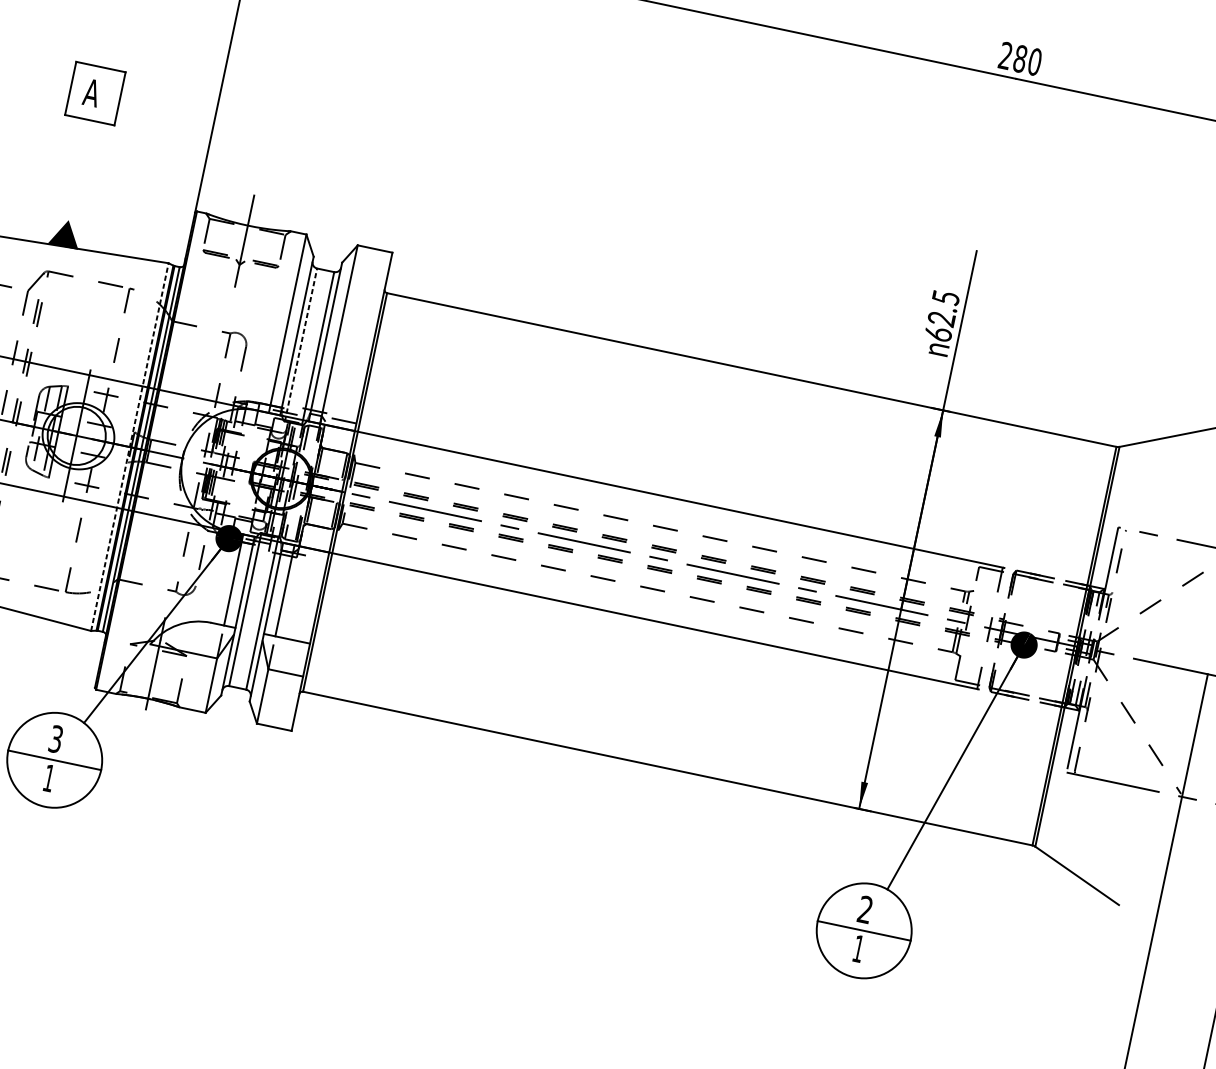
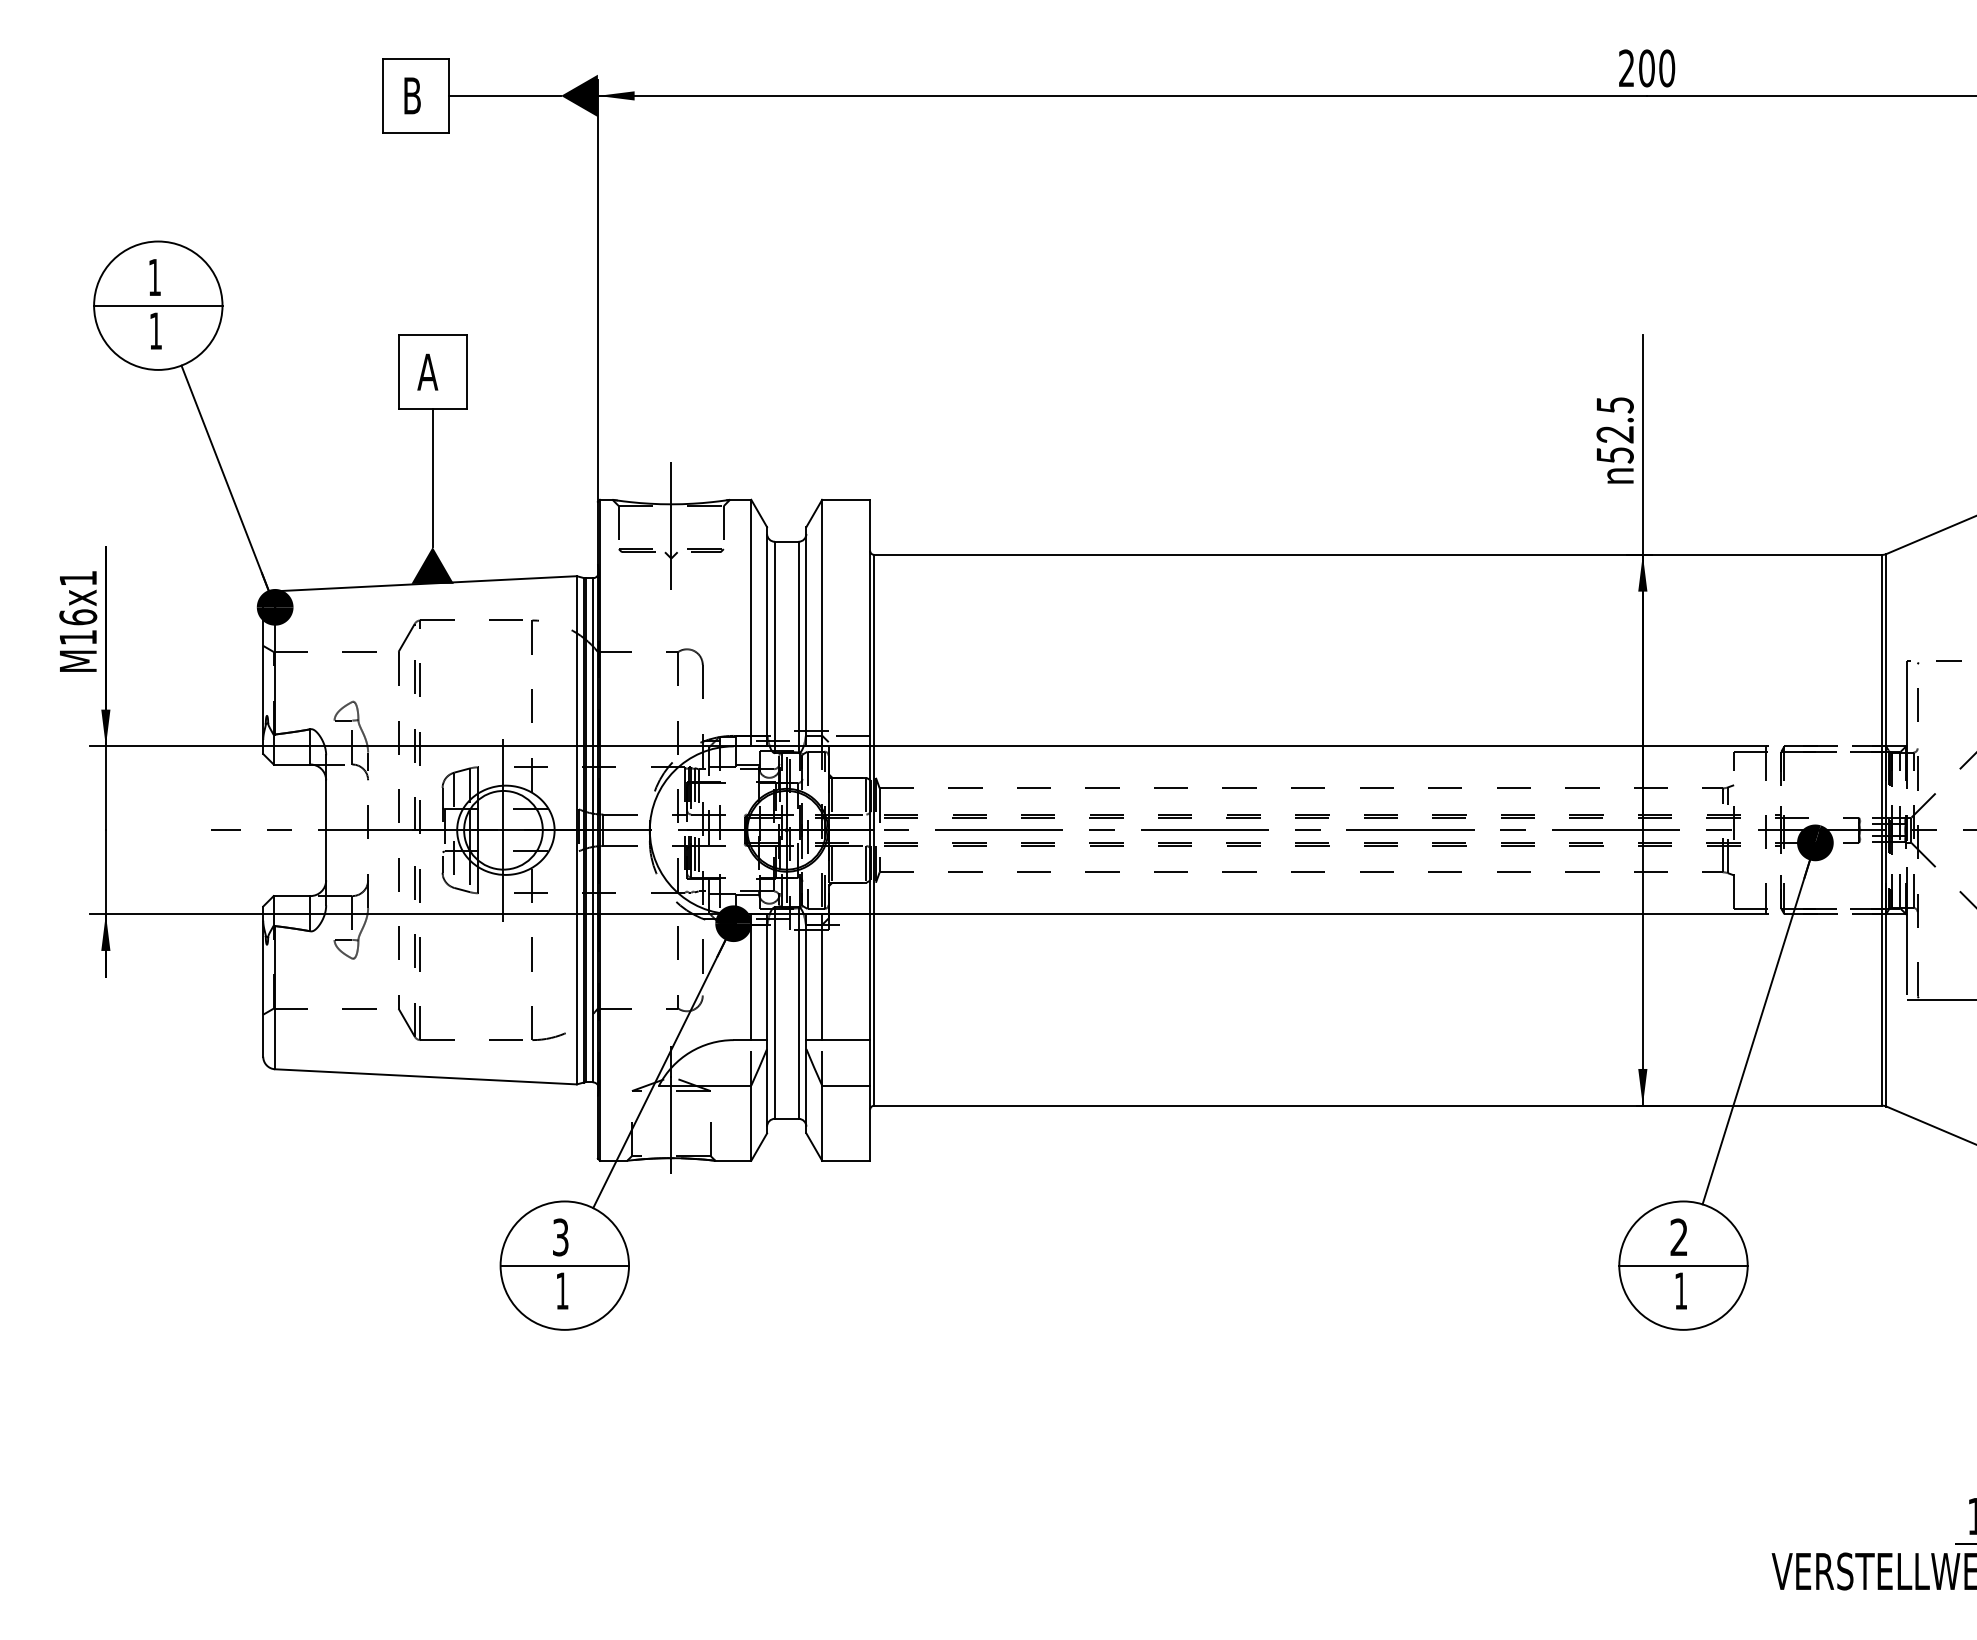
text: (1020, 58) -> (1646, 68), 280 -> 200
line: (79, 169) -> (432, 477), added
text: (937, 333) -> (1614, 454), 62.5 -> 52.5
line: (300, 344) -> (774, 647), dashed -> solid
line: (129, 446) -> (576, 829), dashed -> solid

